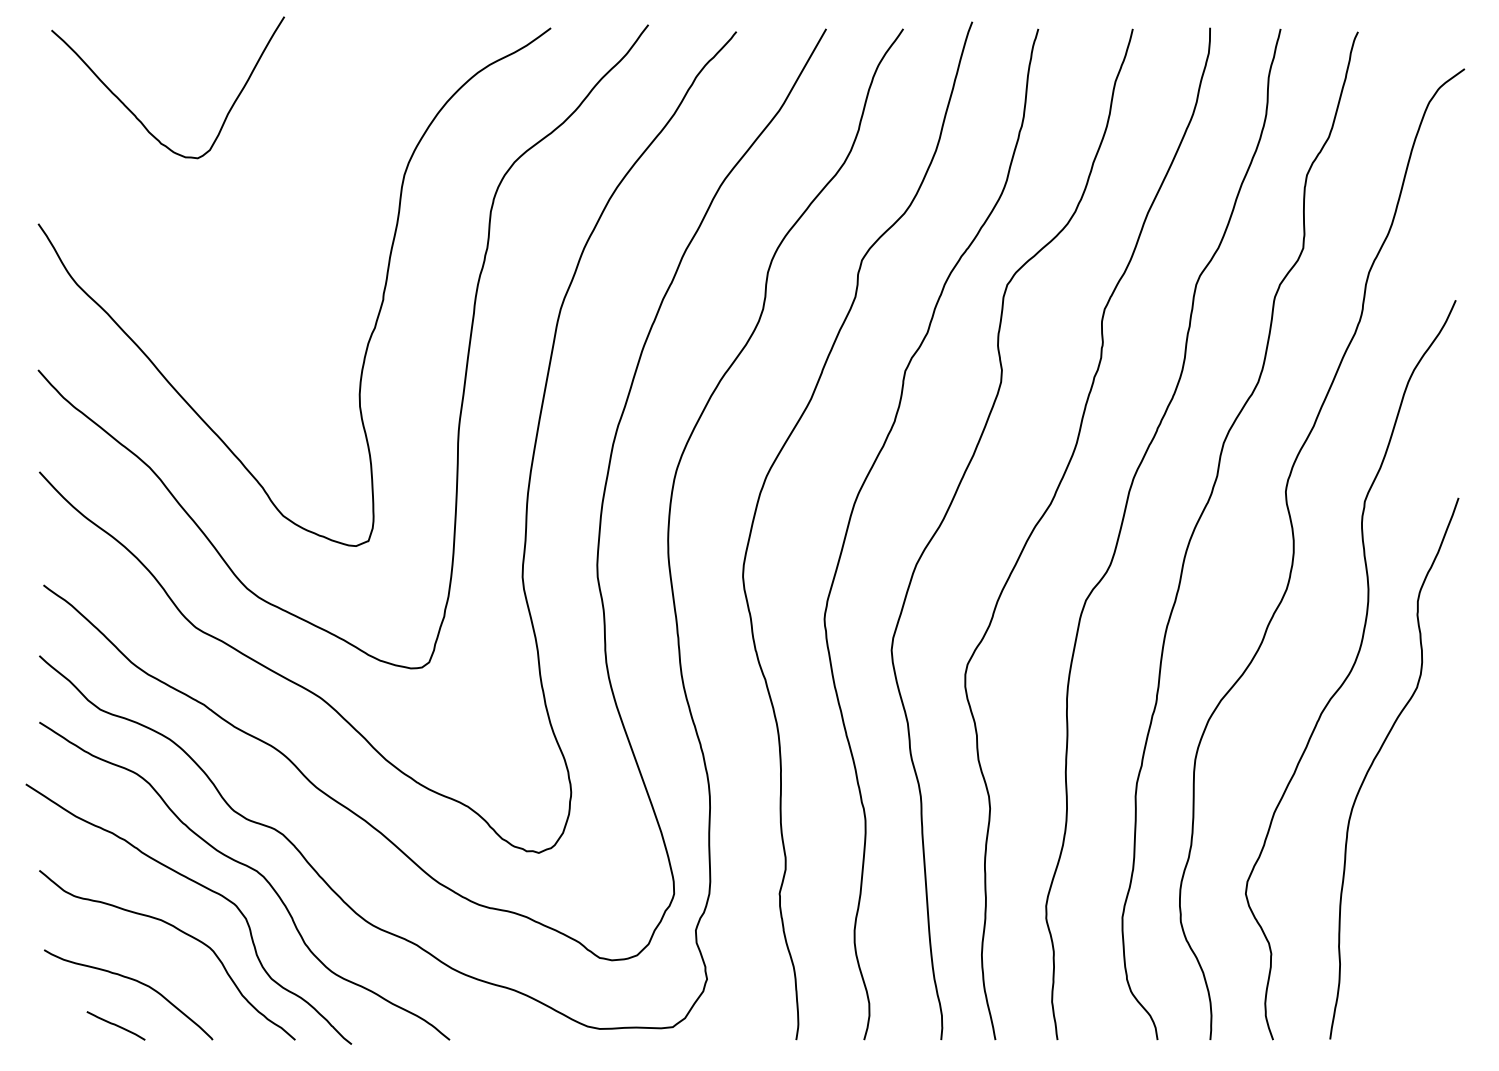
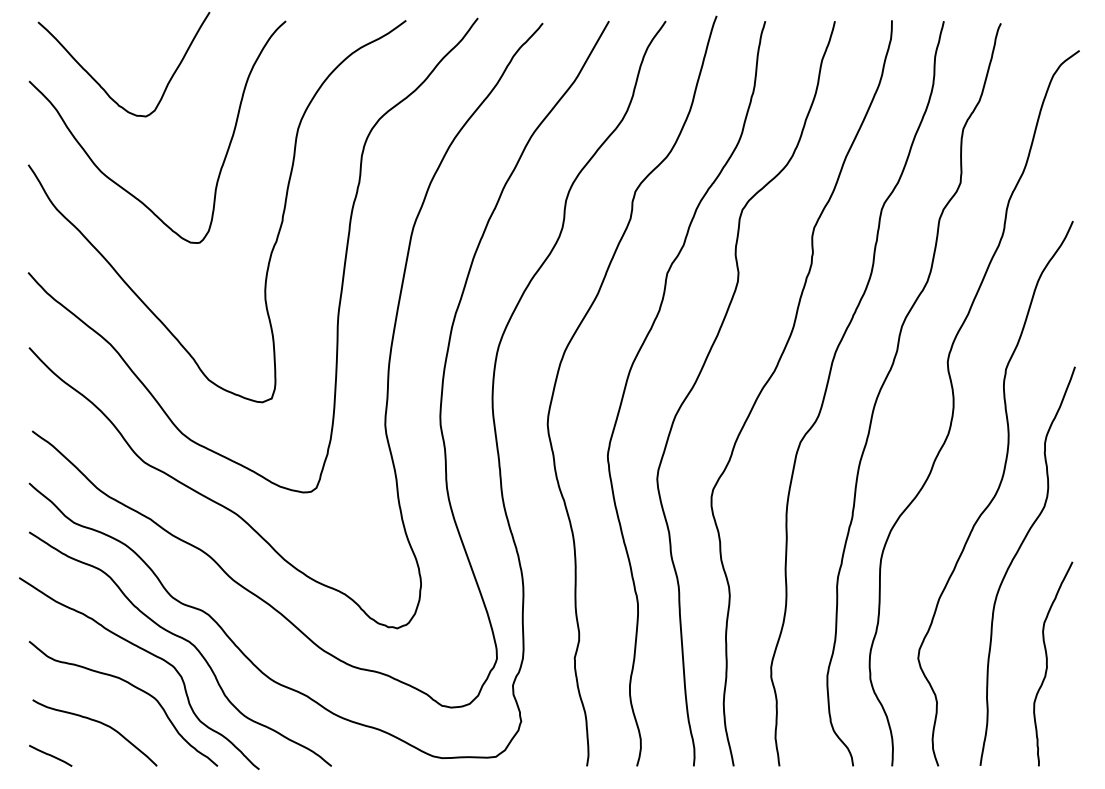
curve: (161, 250) -> (119, 184), added
curve: (1421, 900) -> (1047, 663), added
line: (115, 1025) -> (50, 755), moved

